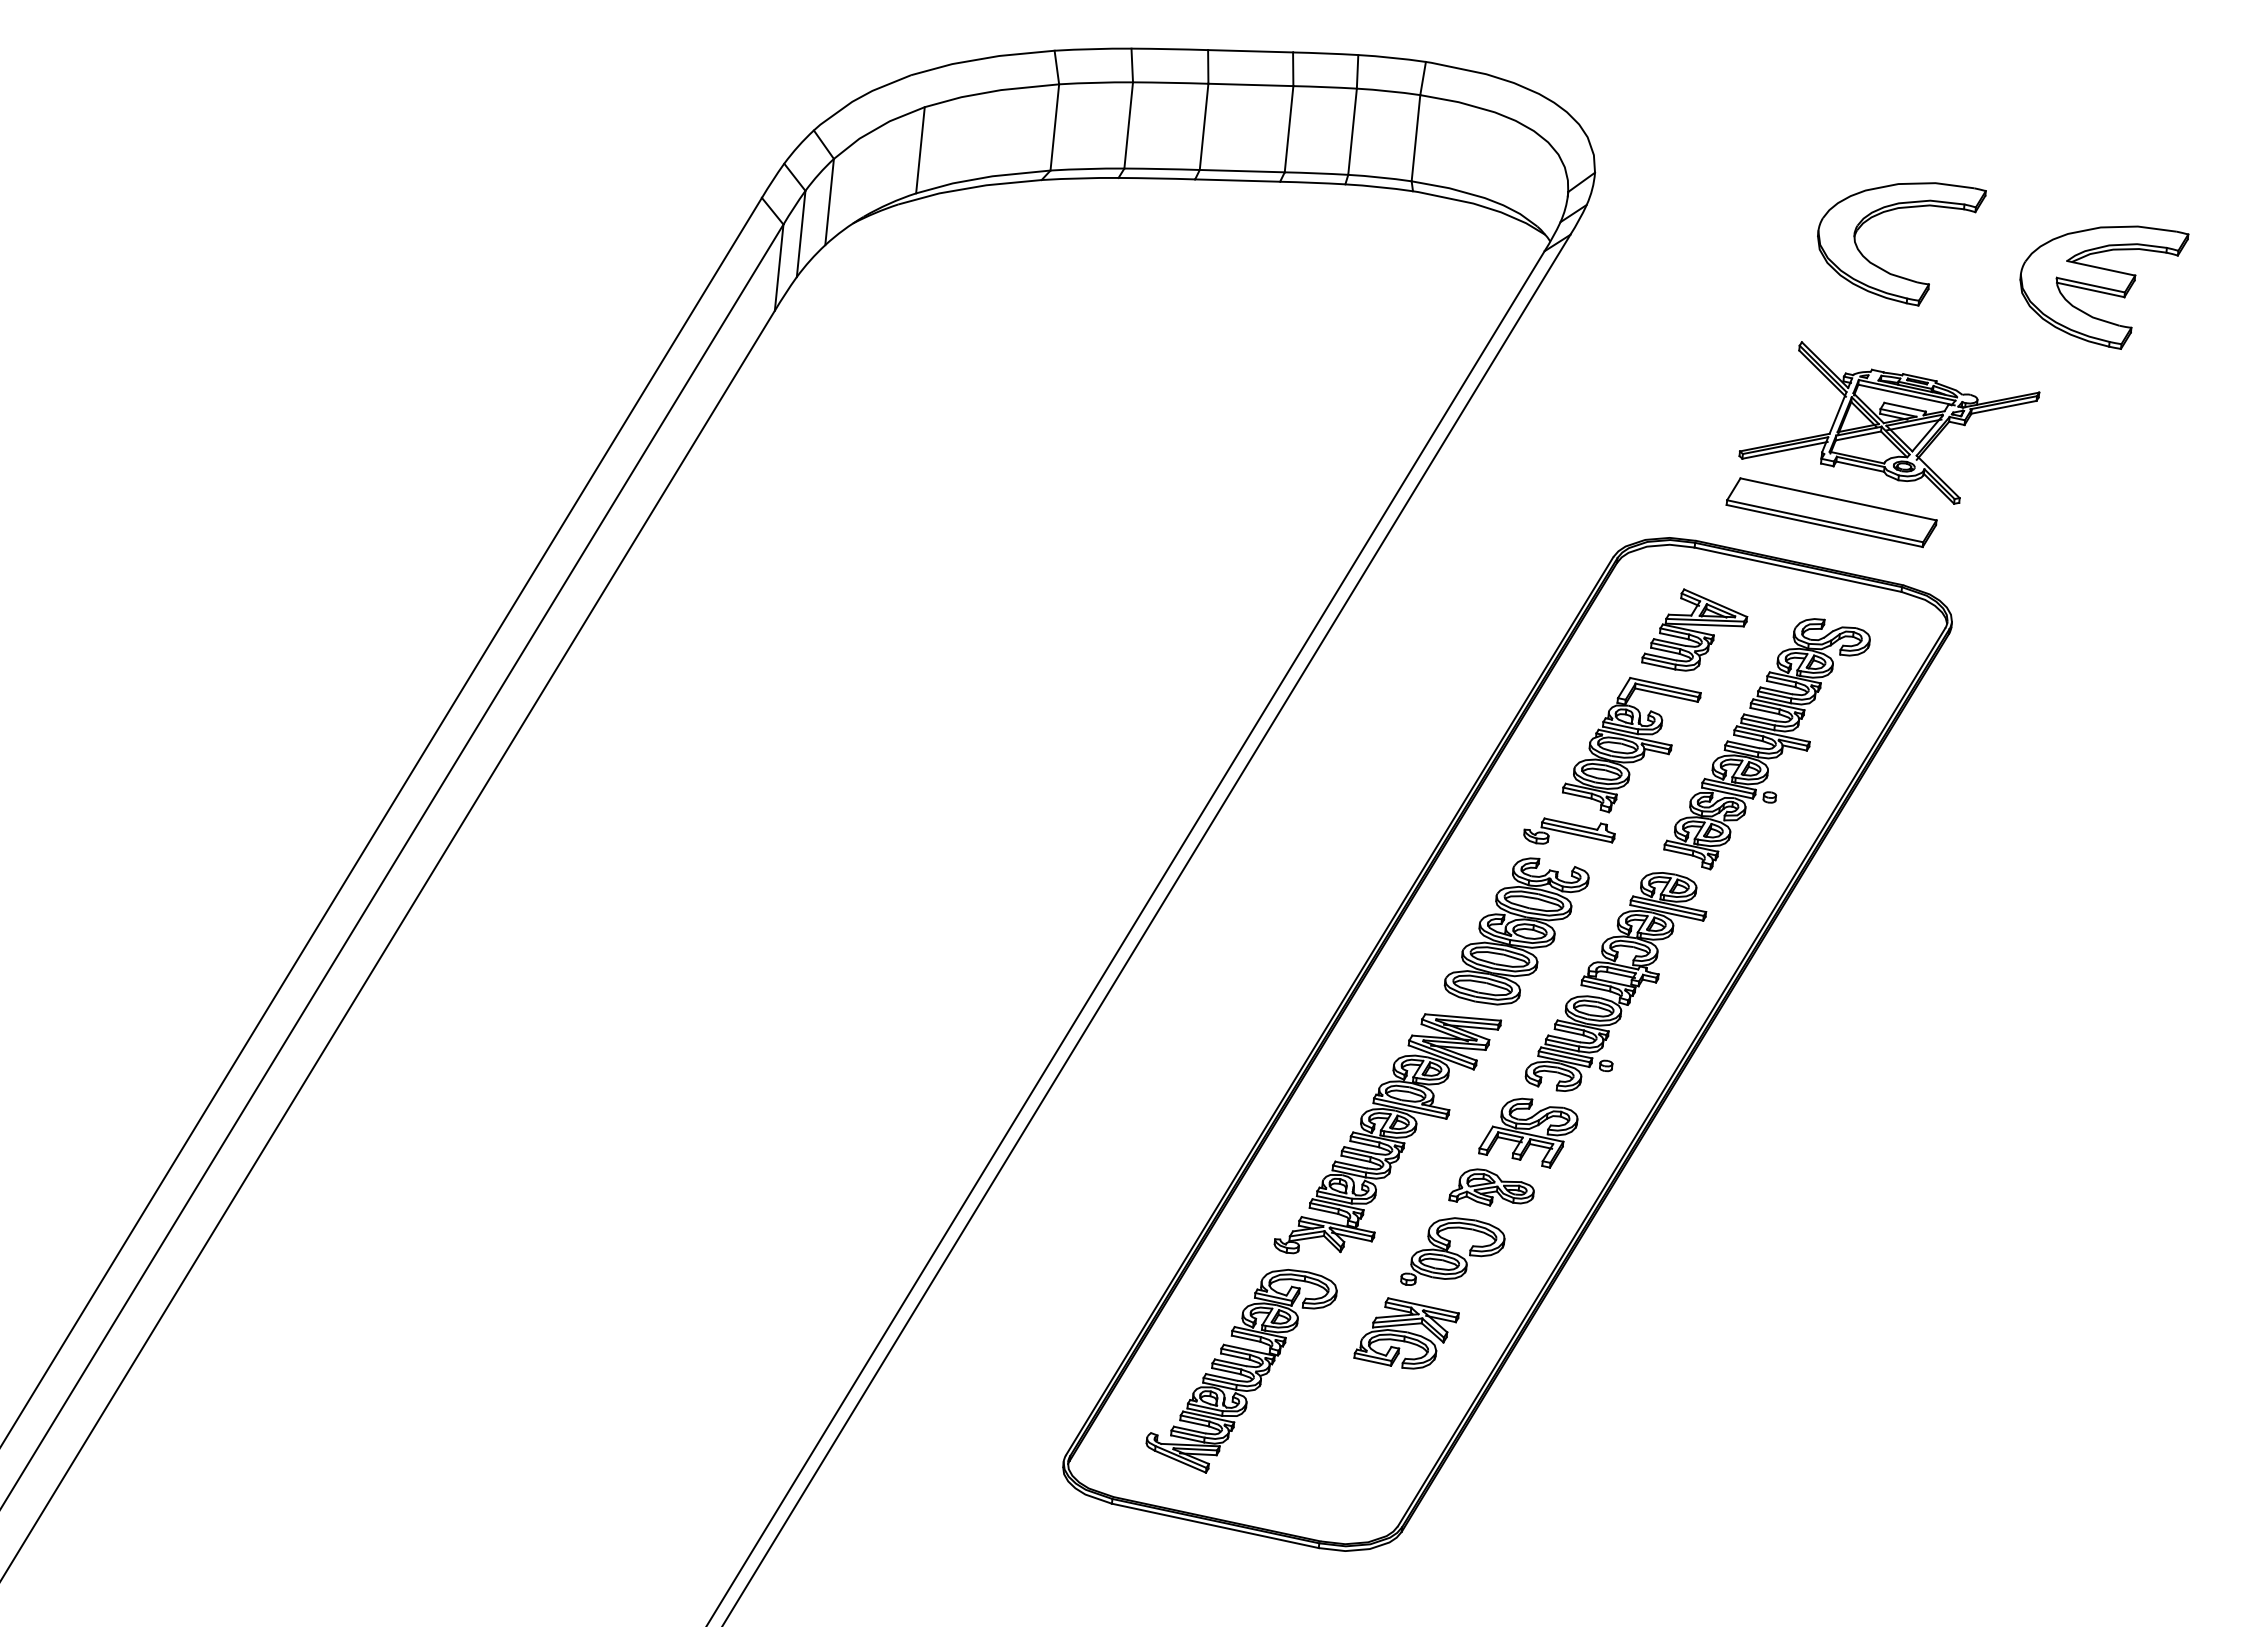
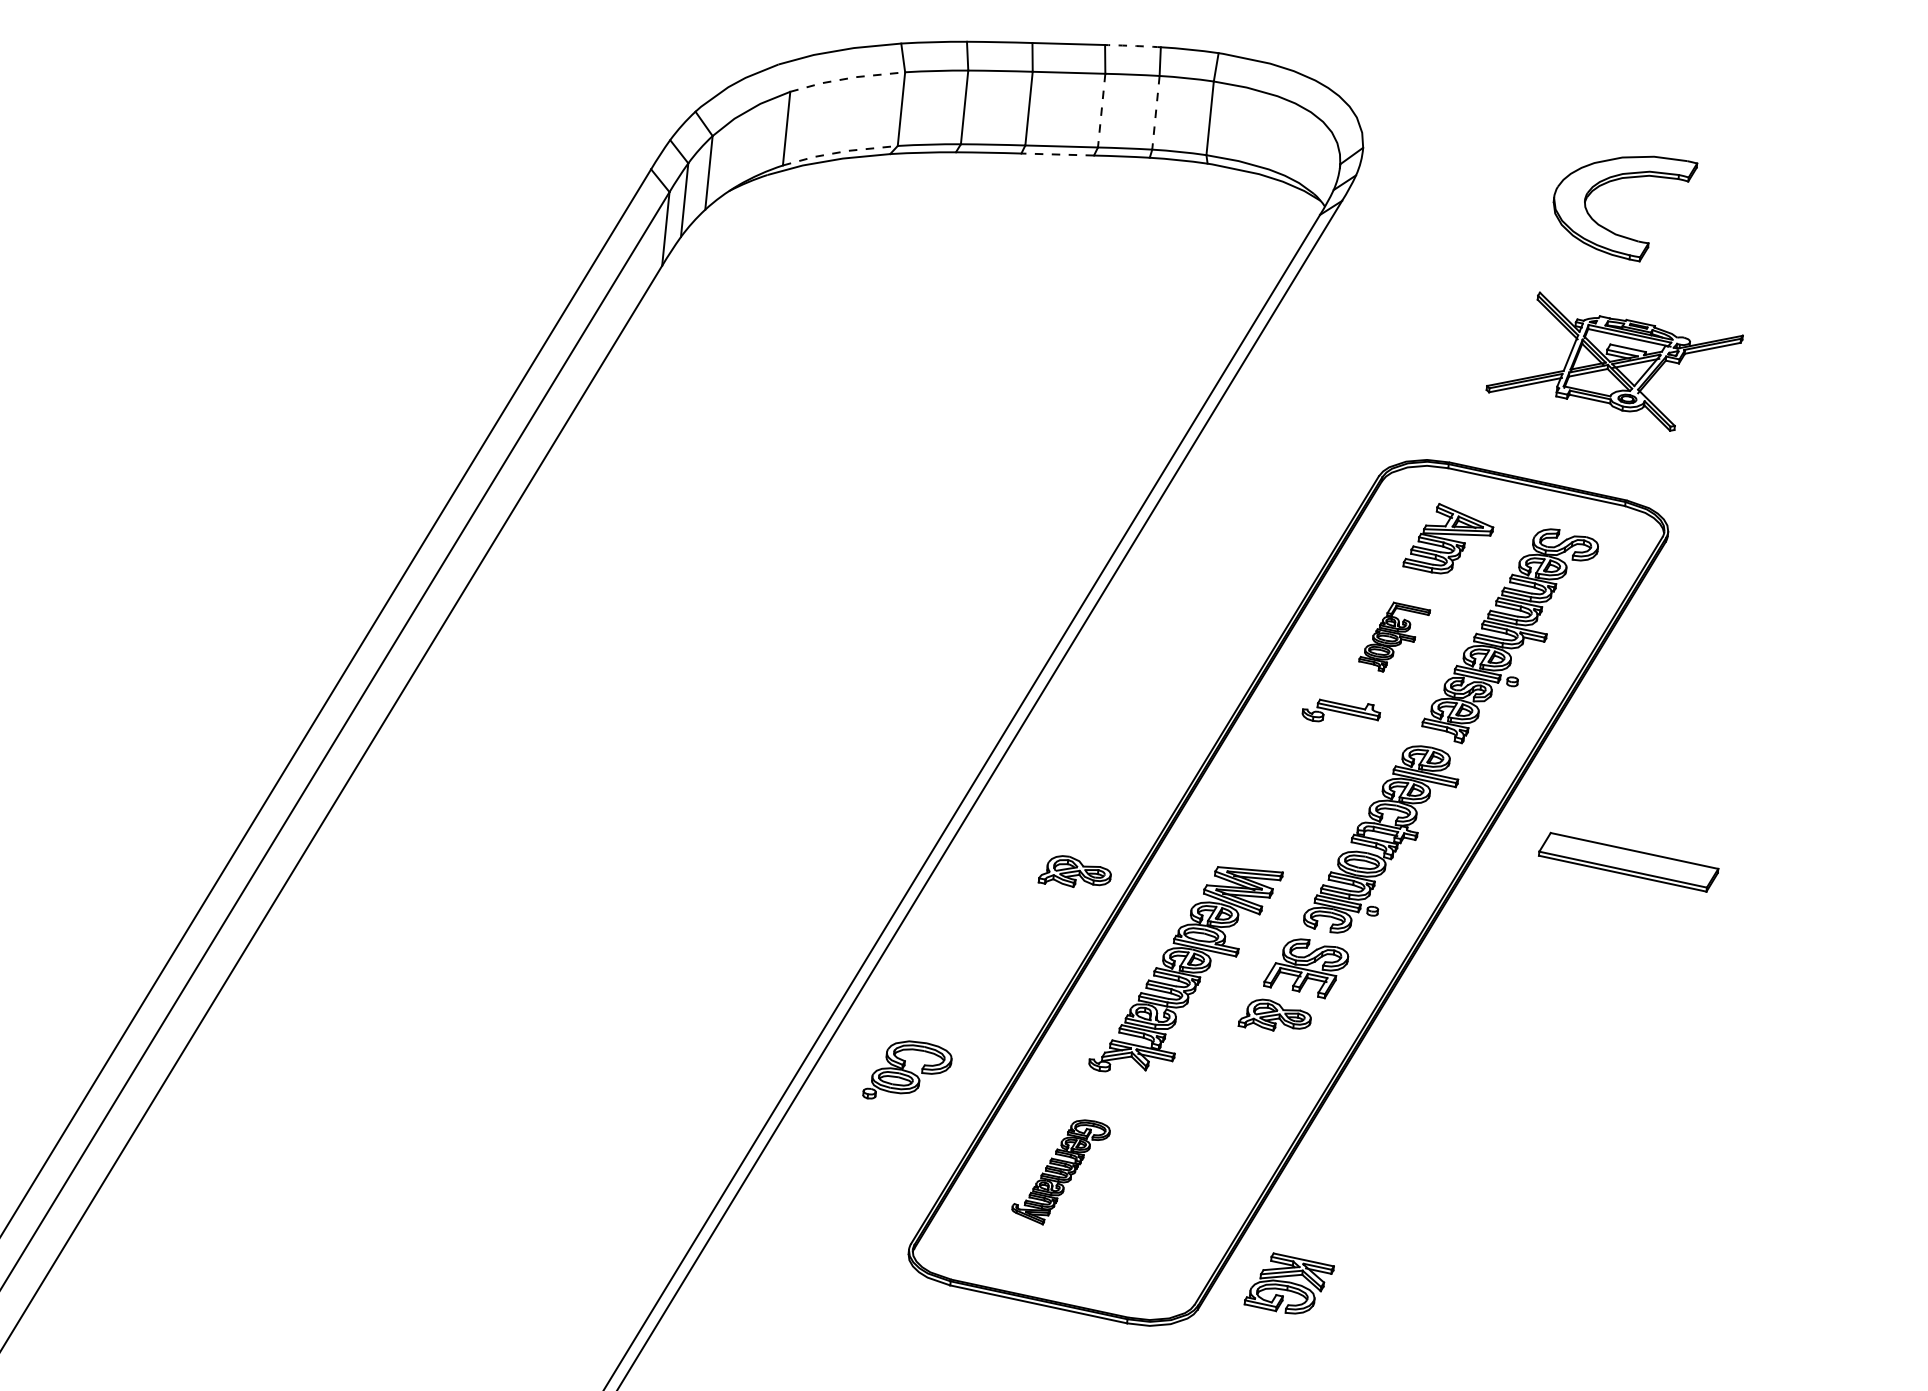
arc: (1325, 53) -> (1132, 45), solid -> dashed
line: (991, 91) -> (847, 78), solid -> dashed
line: (1289, 129) -> (1102, 110), solid -> dashed
line: (1352, 132) -> (1155, 113), solid -> dashed
line: (982, 178) -> (839, 152), solid -> dashed
line: (1237, 180) -> (1057, 154), solid -> dashed
part: (2104, 287) -> (1798, 245), removed
part: (1831, 512) -> (1628, 862), moved
part: (1631, 745) -> (1394, 637), size x0.6
part: (1516, 931) -> (1296, 796), removed
part: (1257, 1019) -> (1074, 871), added
part: (1452, 1251) -> (907, 1069), moved
part: (1406, 1333) -> (1289, 1283), moved
part: (1241, 1371) -> (1061, 1172), size x0.6

